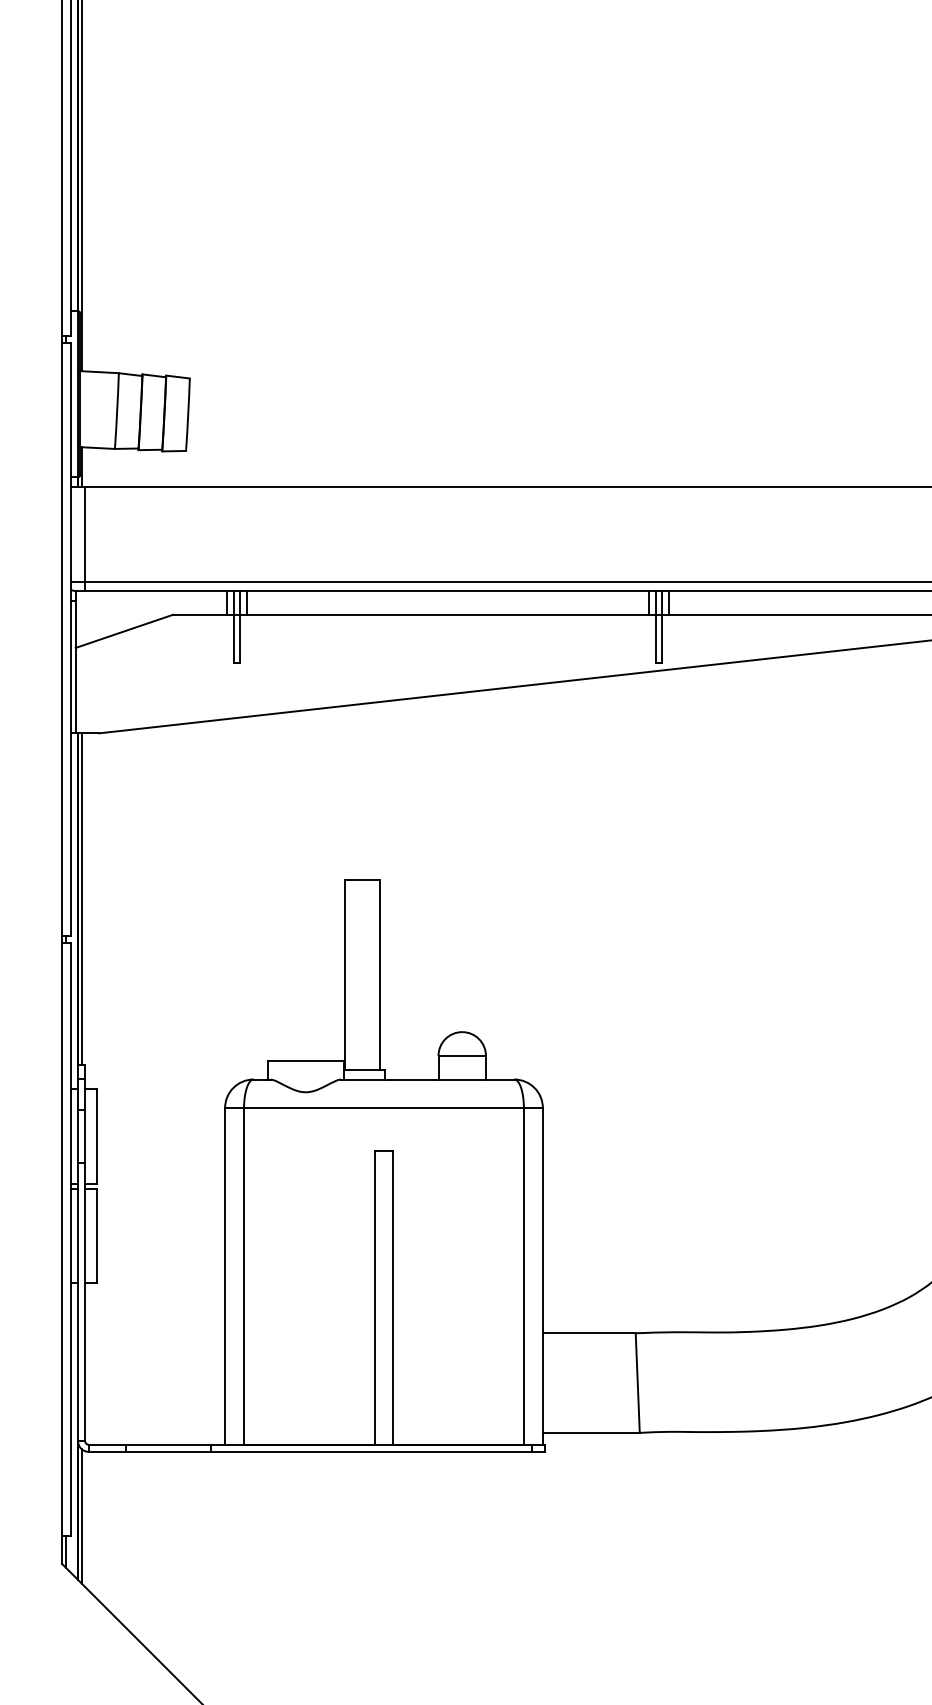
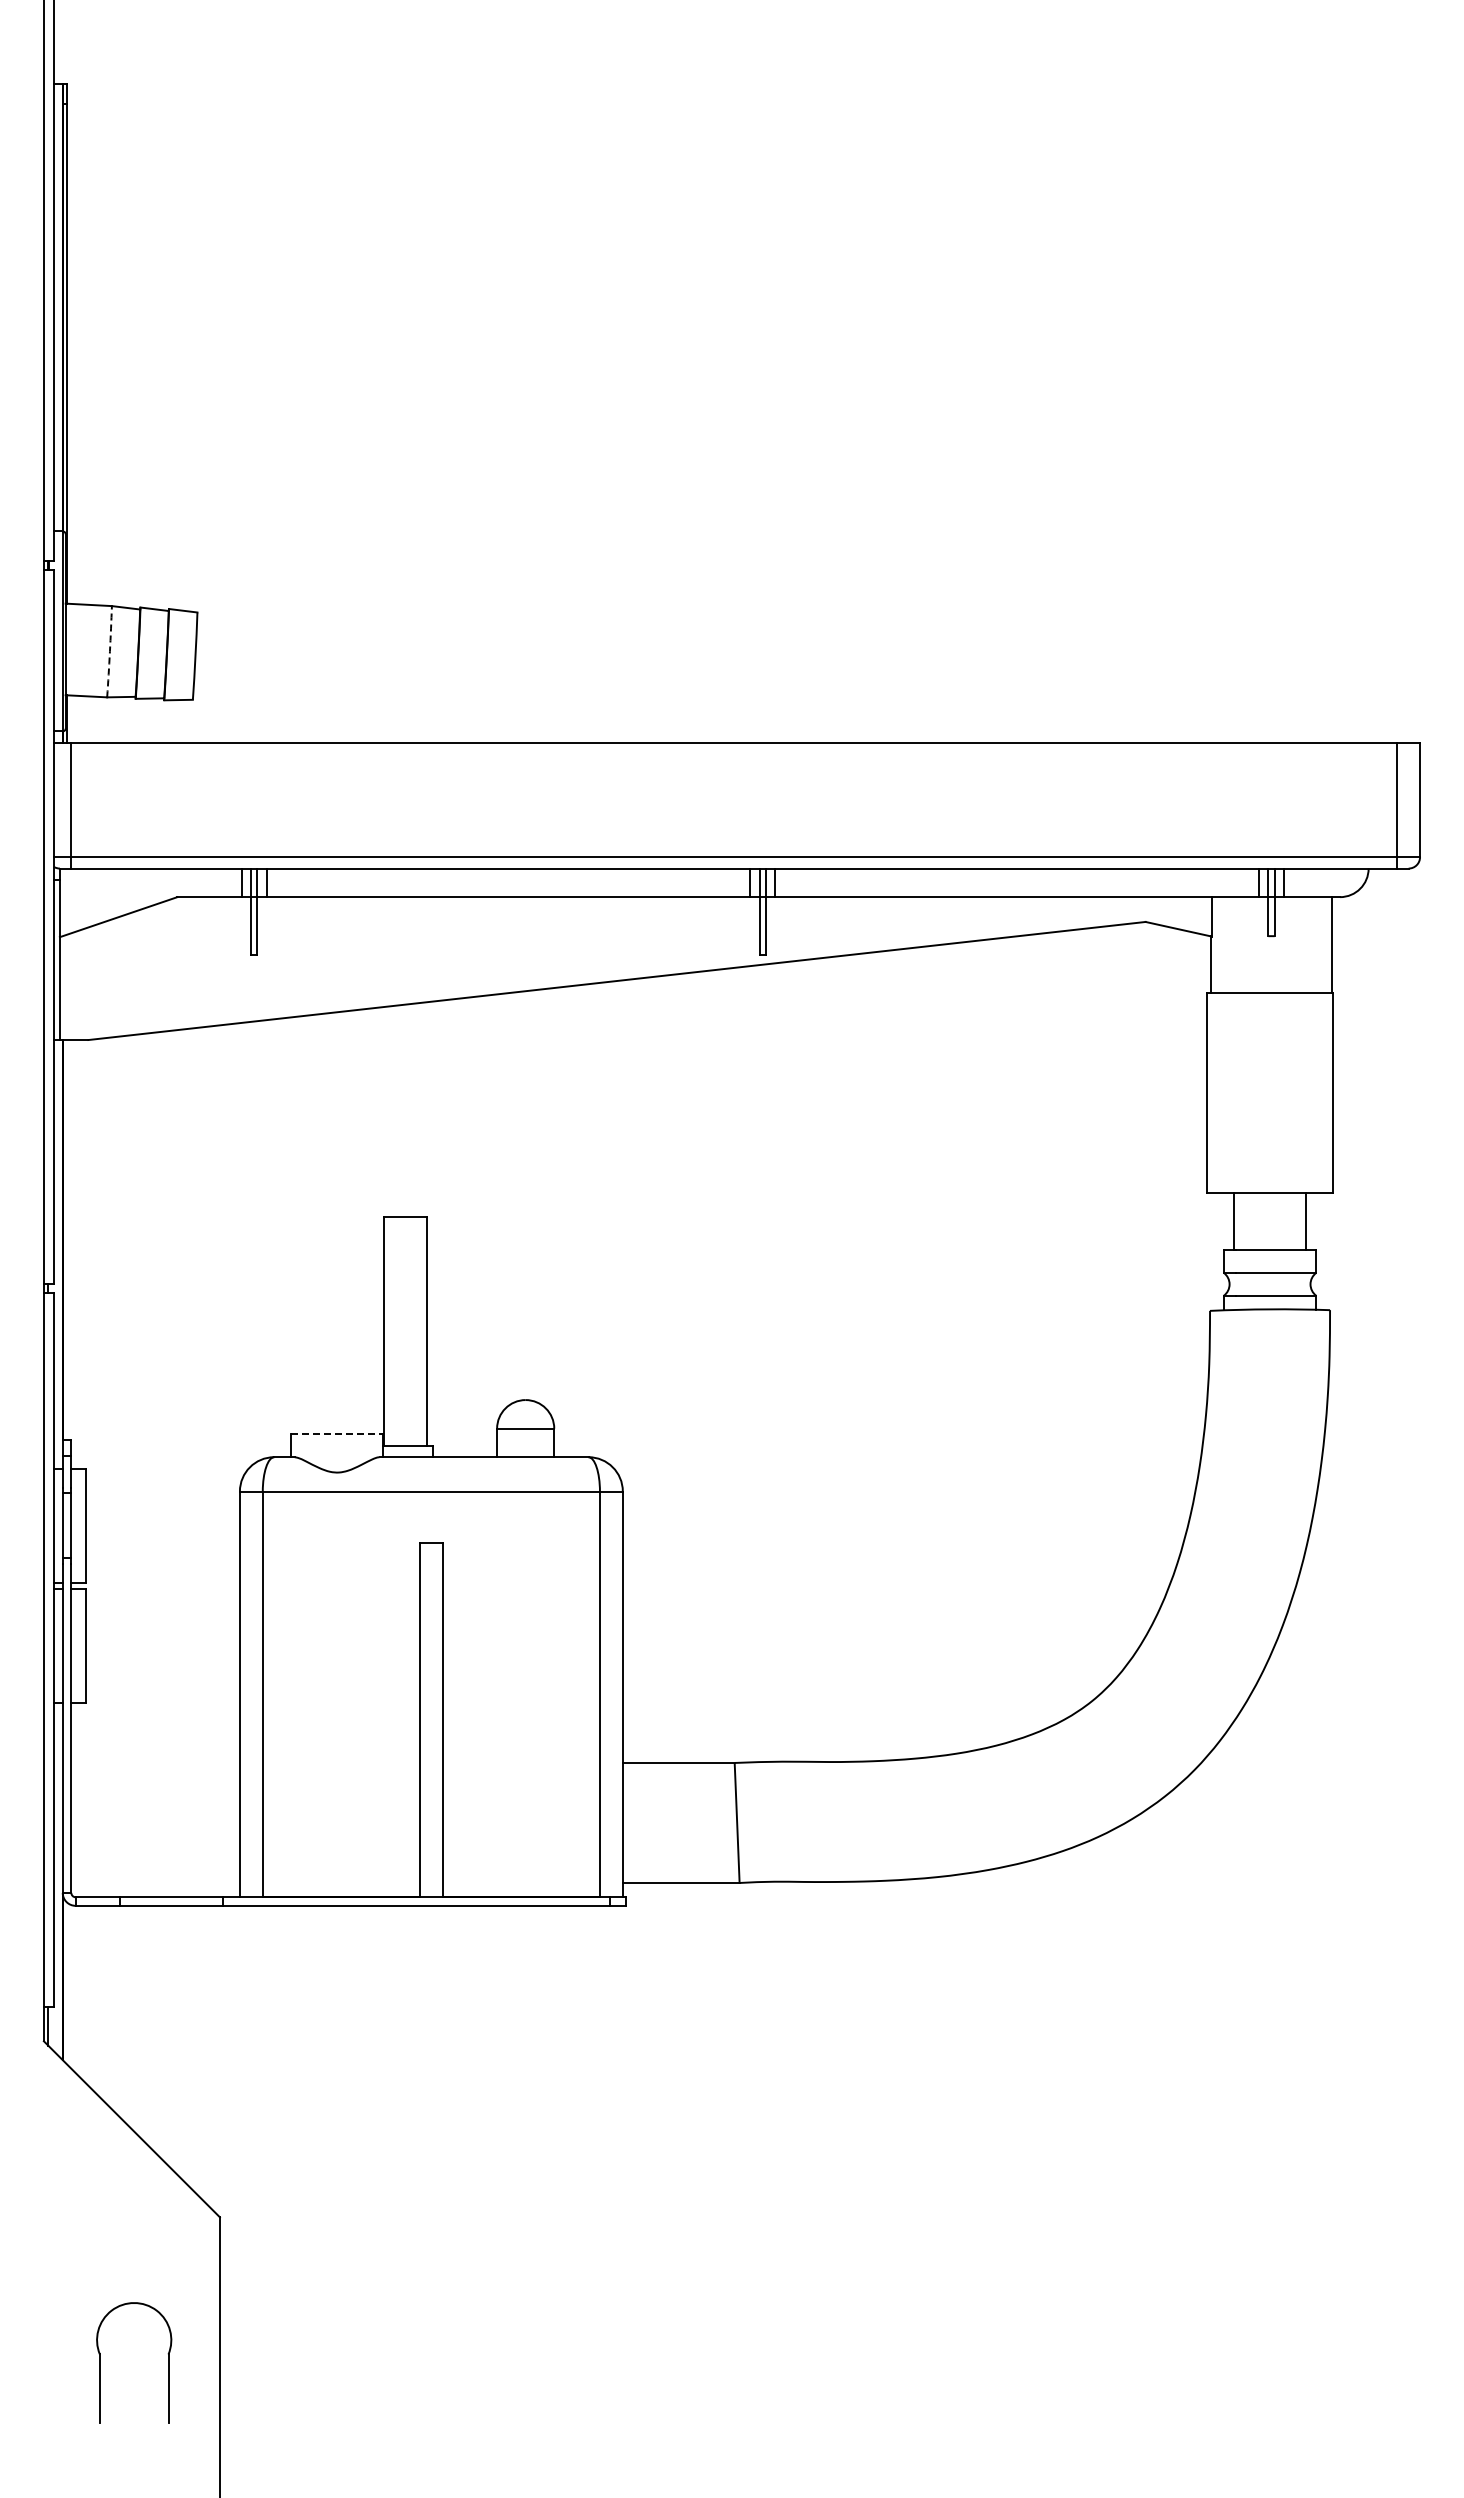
arc: (116, 410) -> (109, 651), solid -> dashed
line: (81, 899) -> (67, 1240), removed
line: (306, 1060) -> (337, 1434), solid -> dashed
line: (81, 1516) -> (67, 1983), removed

